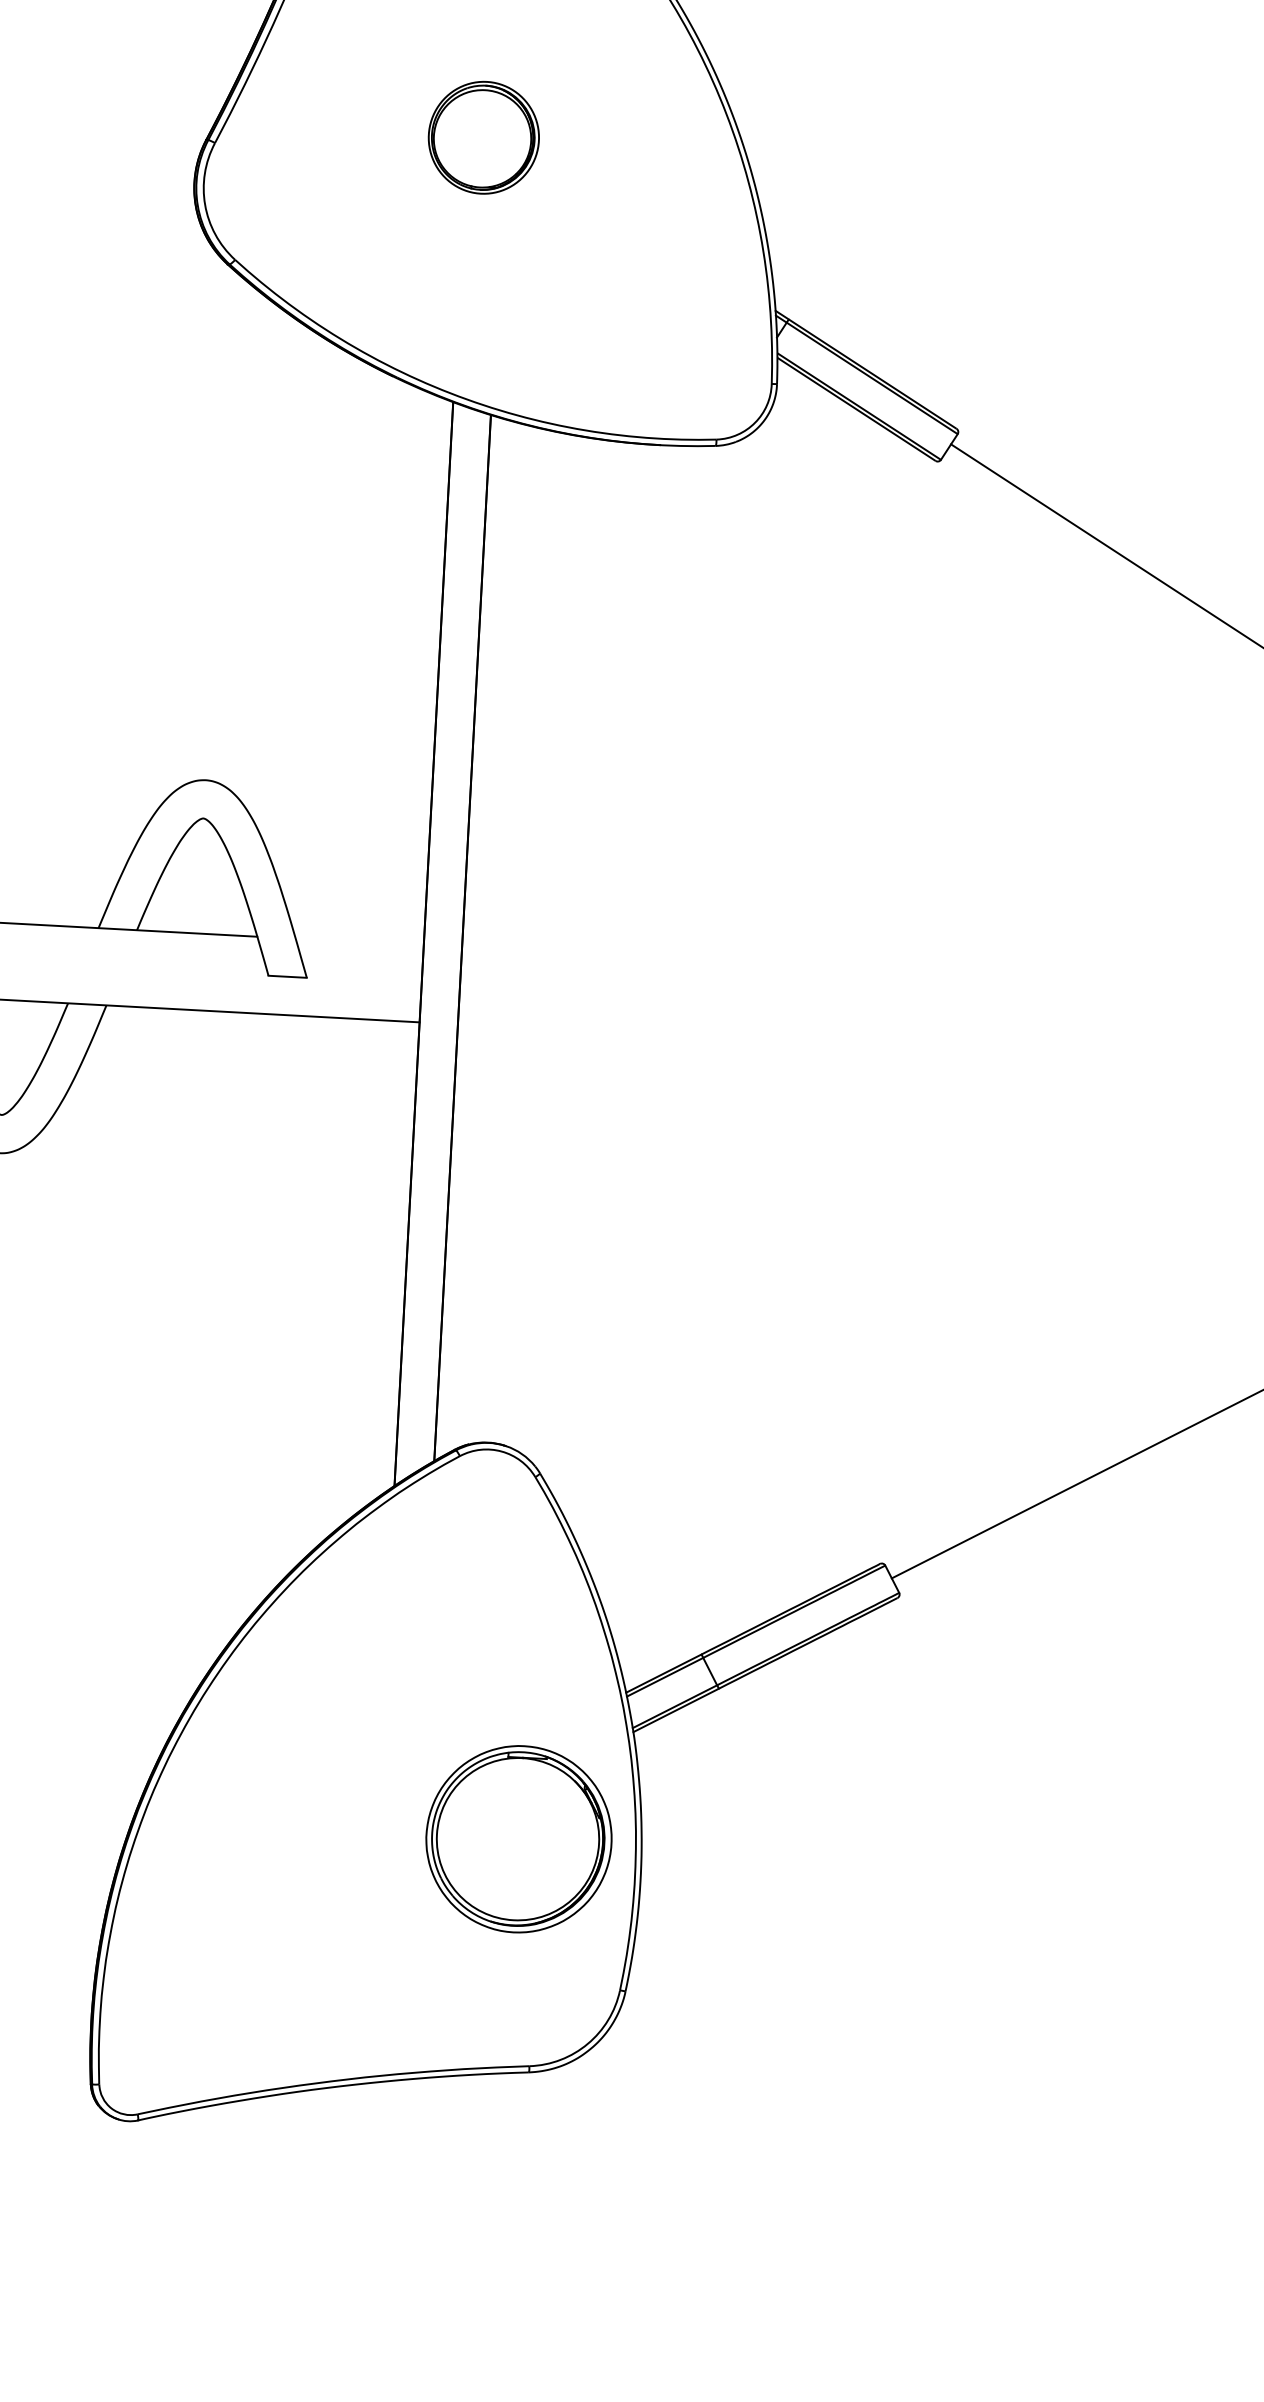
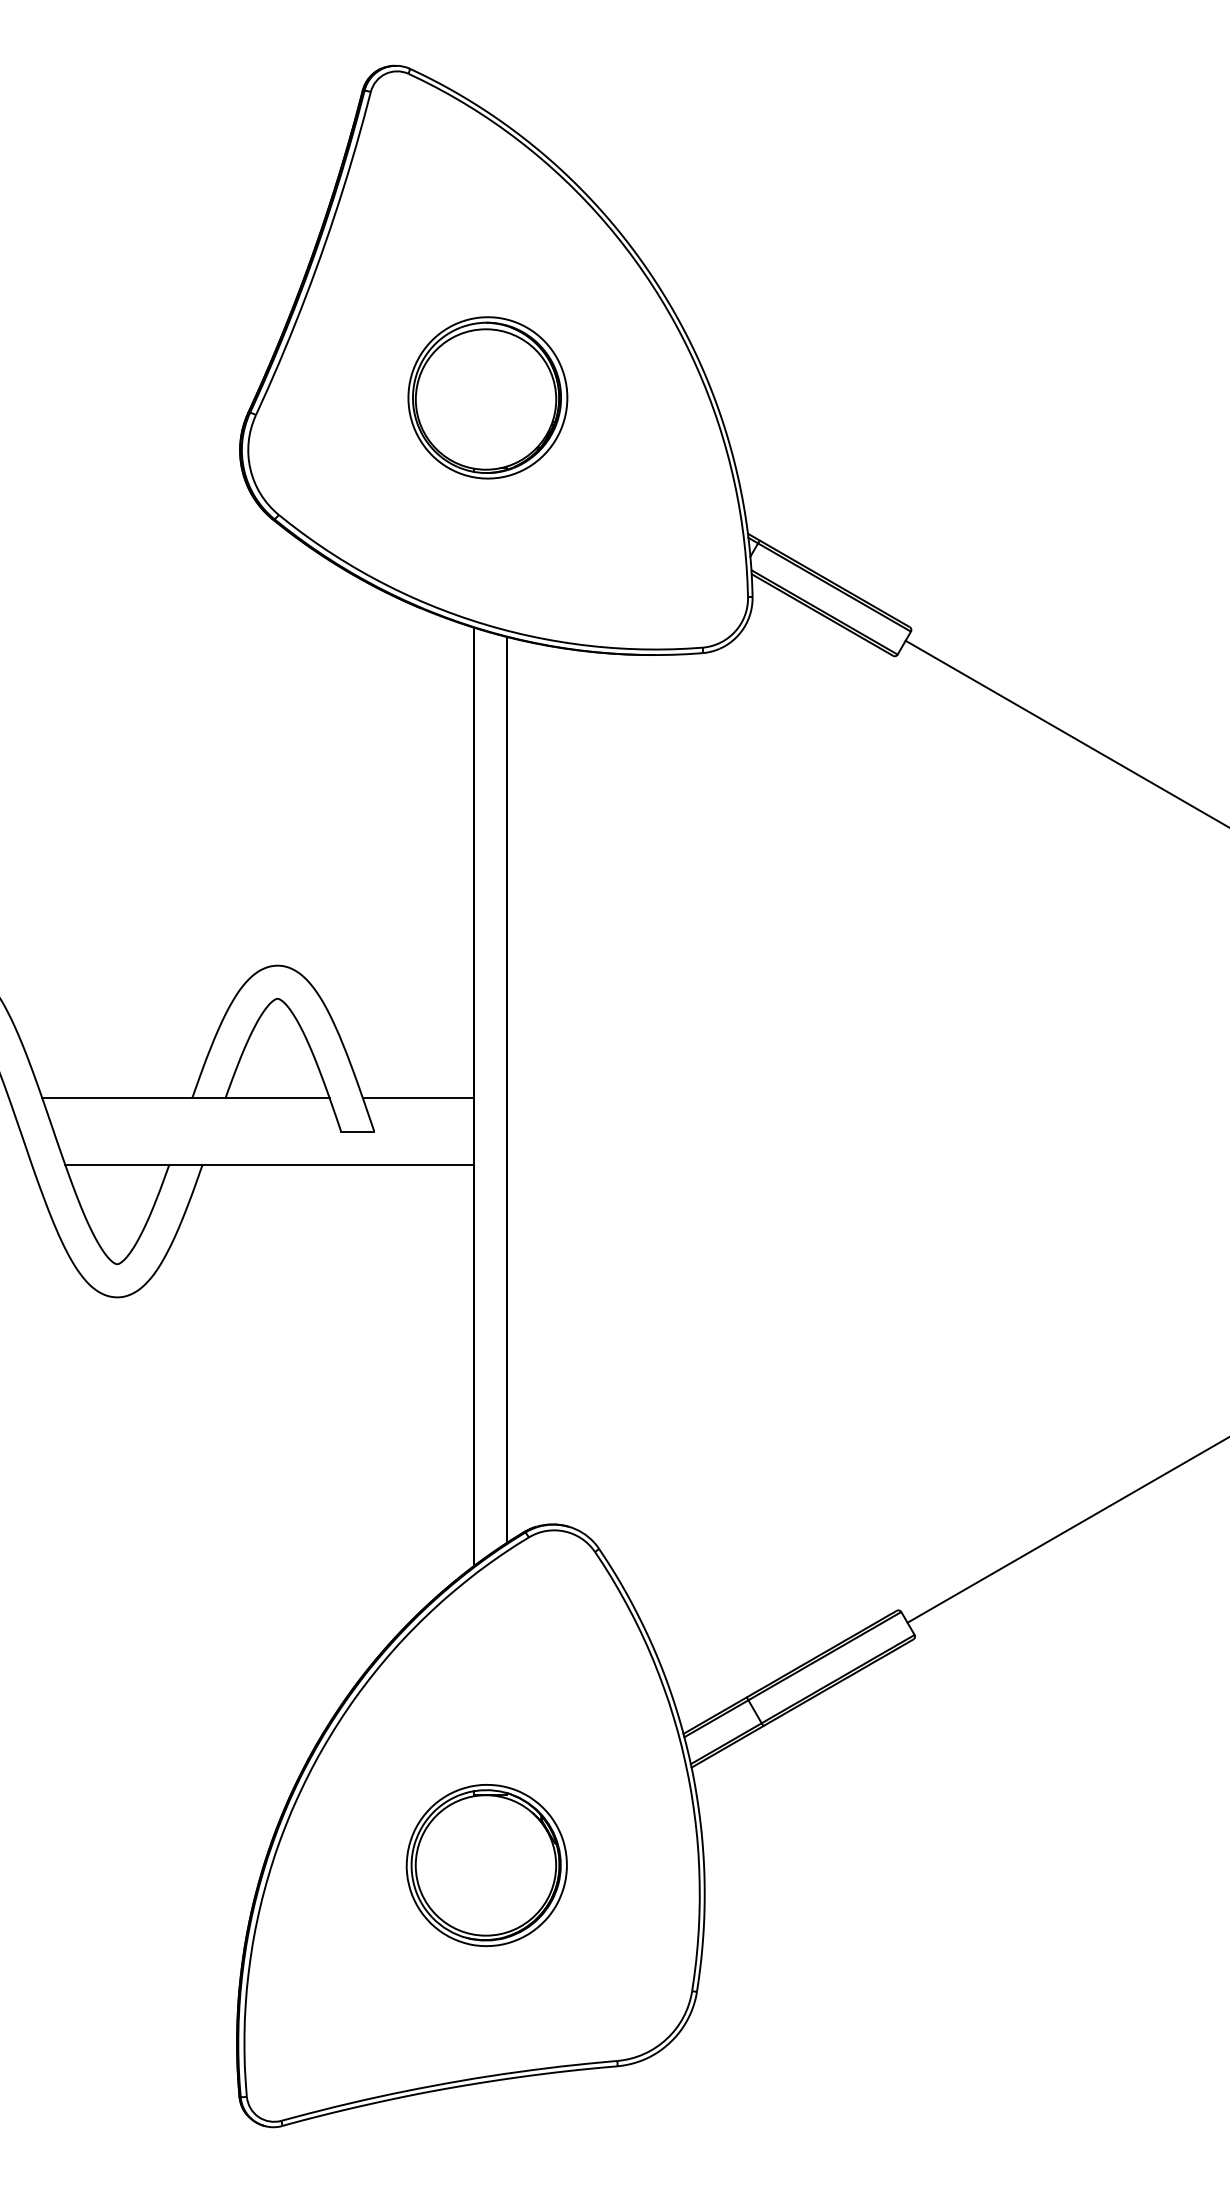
part: (483, 137) -> (487, 397), size x1.67
line: (358, 942) -> (417, 1098), added
part: (518, 1839) -> (486, 1865), moved

